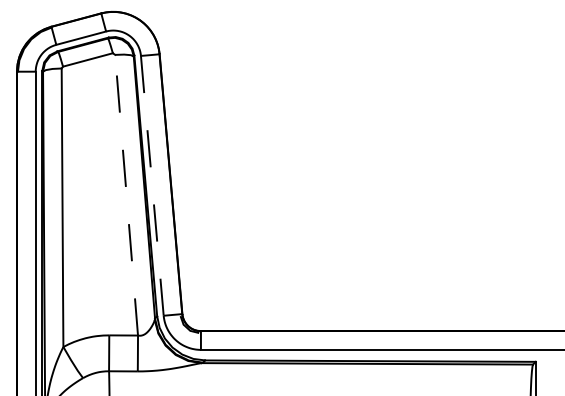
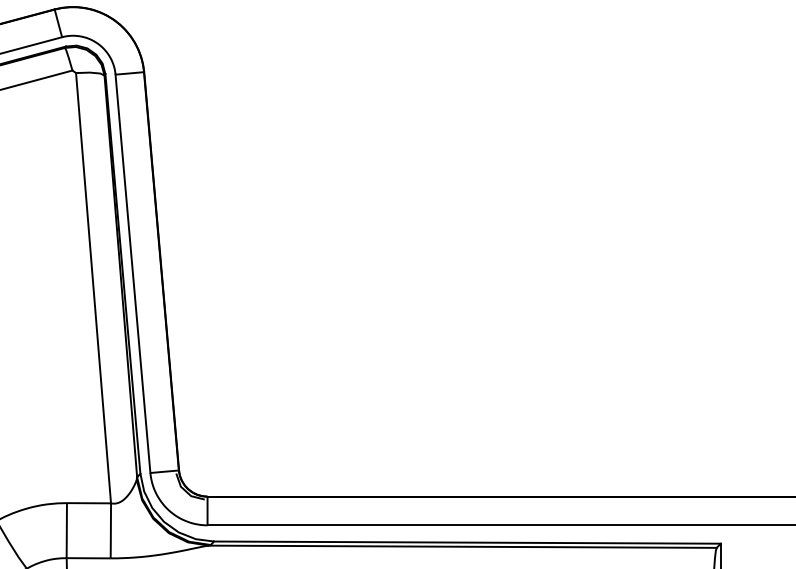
line: (152, 186) -> (133, 274), dashed -> solid
line: (126, 195) -> (93, 288), dashed -> solid

